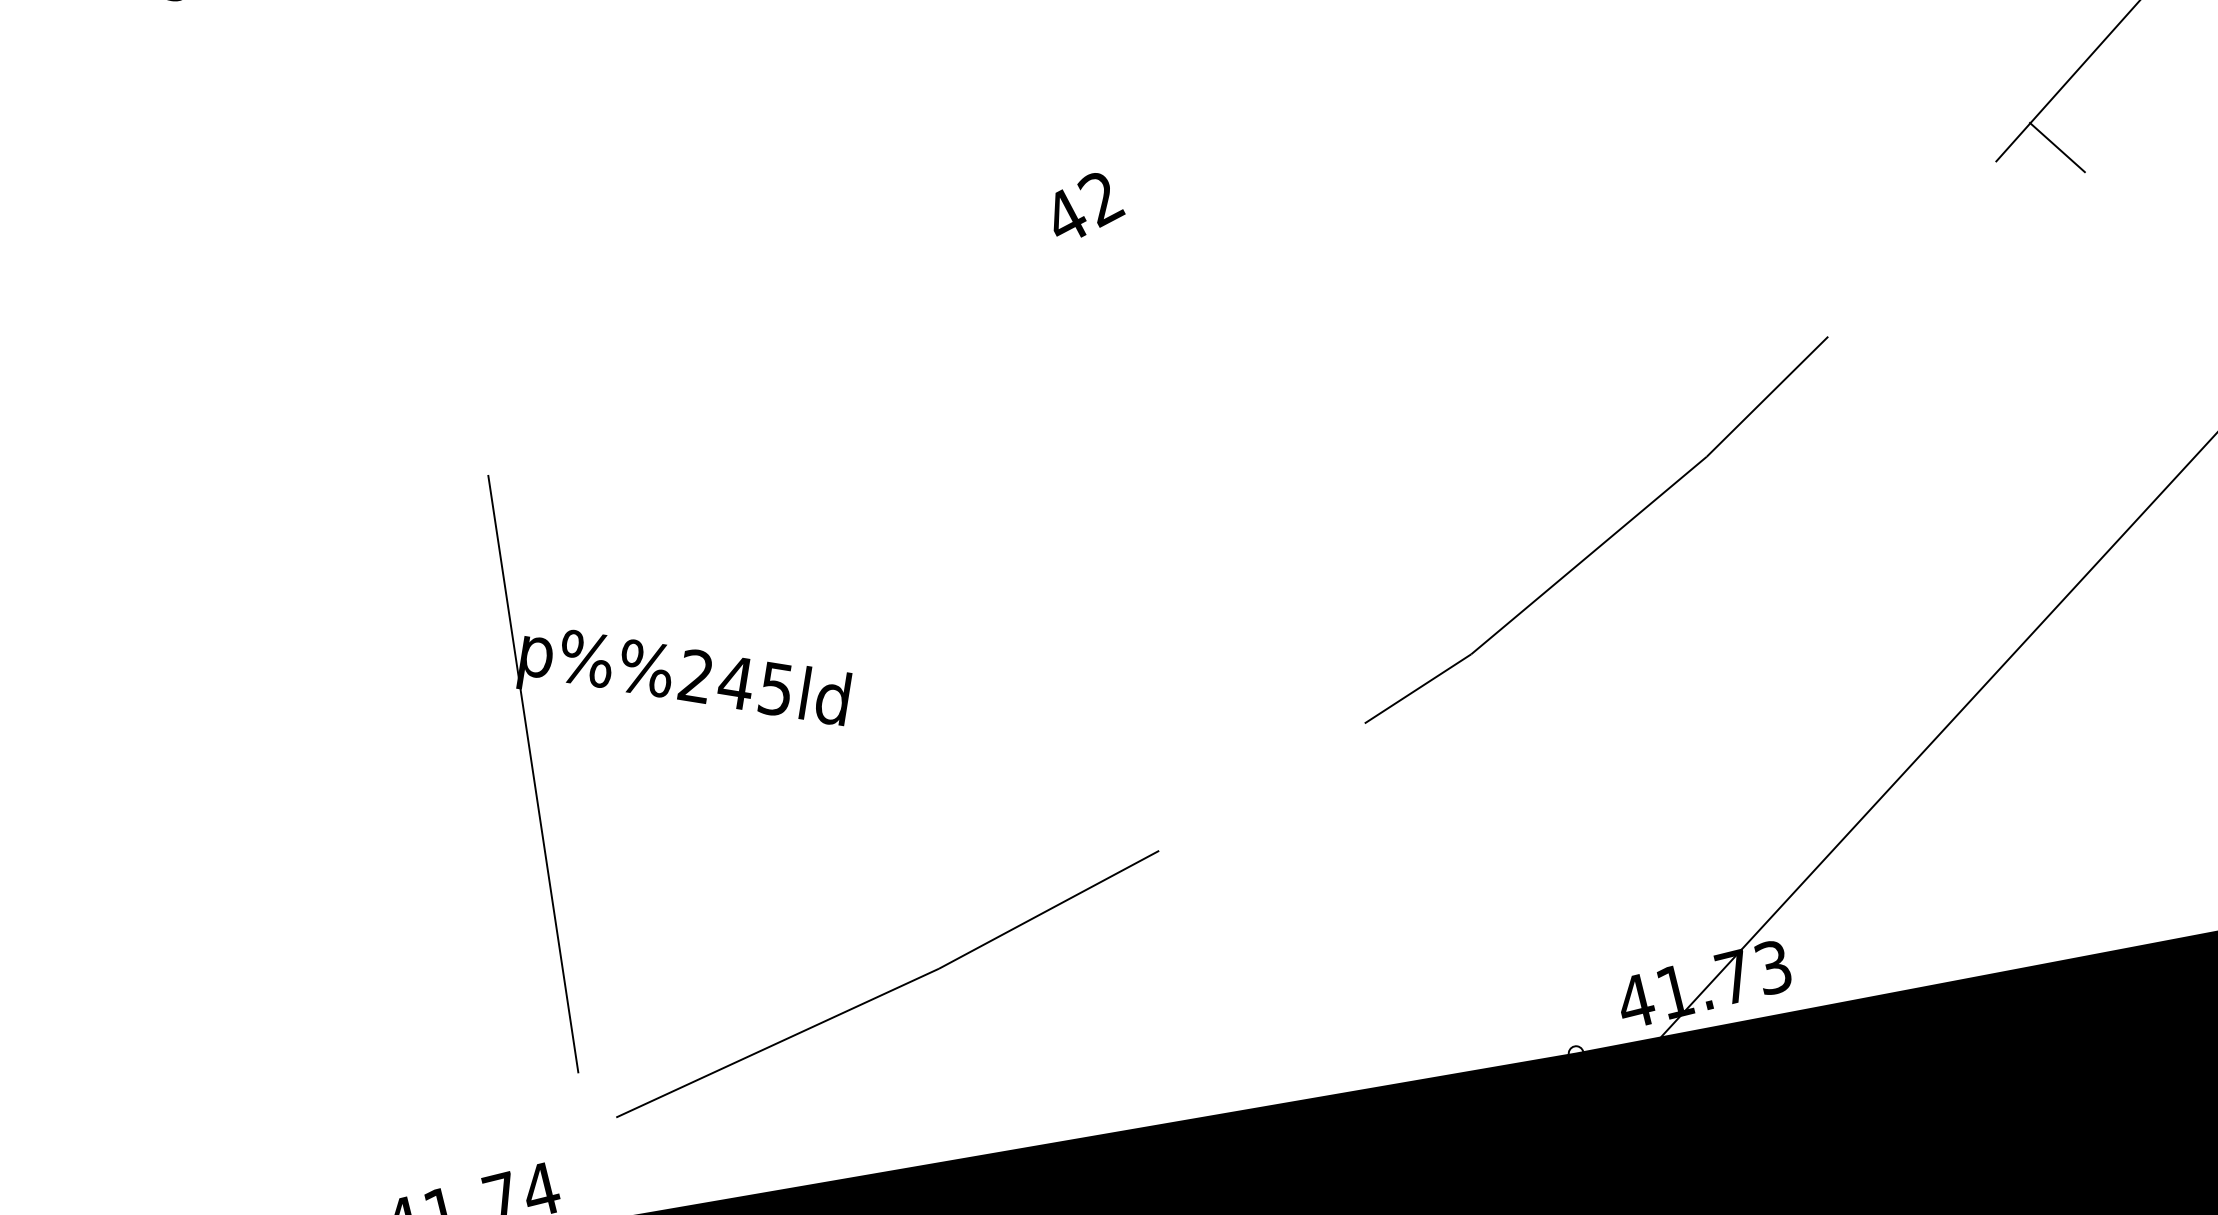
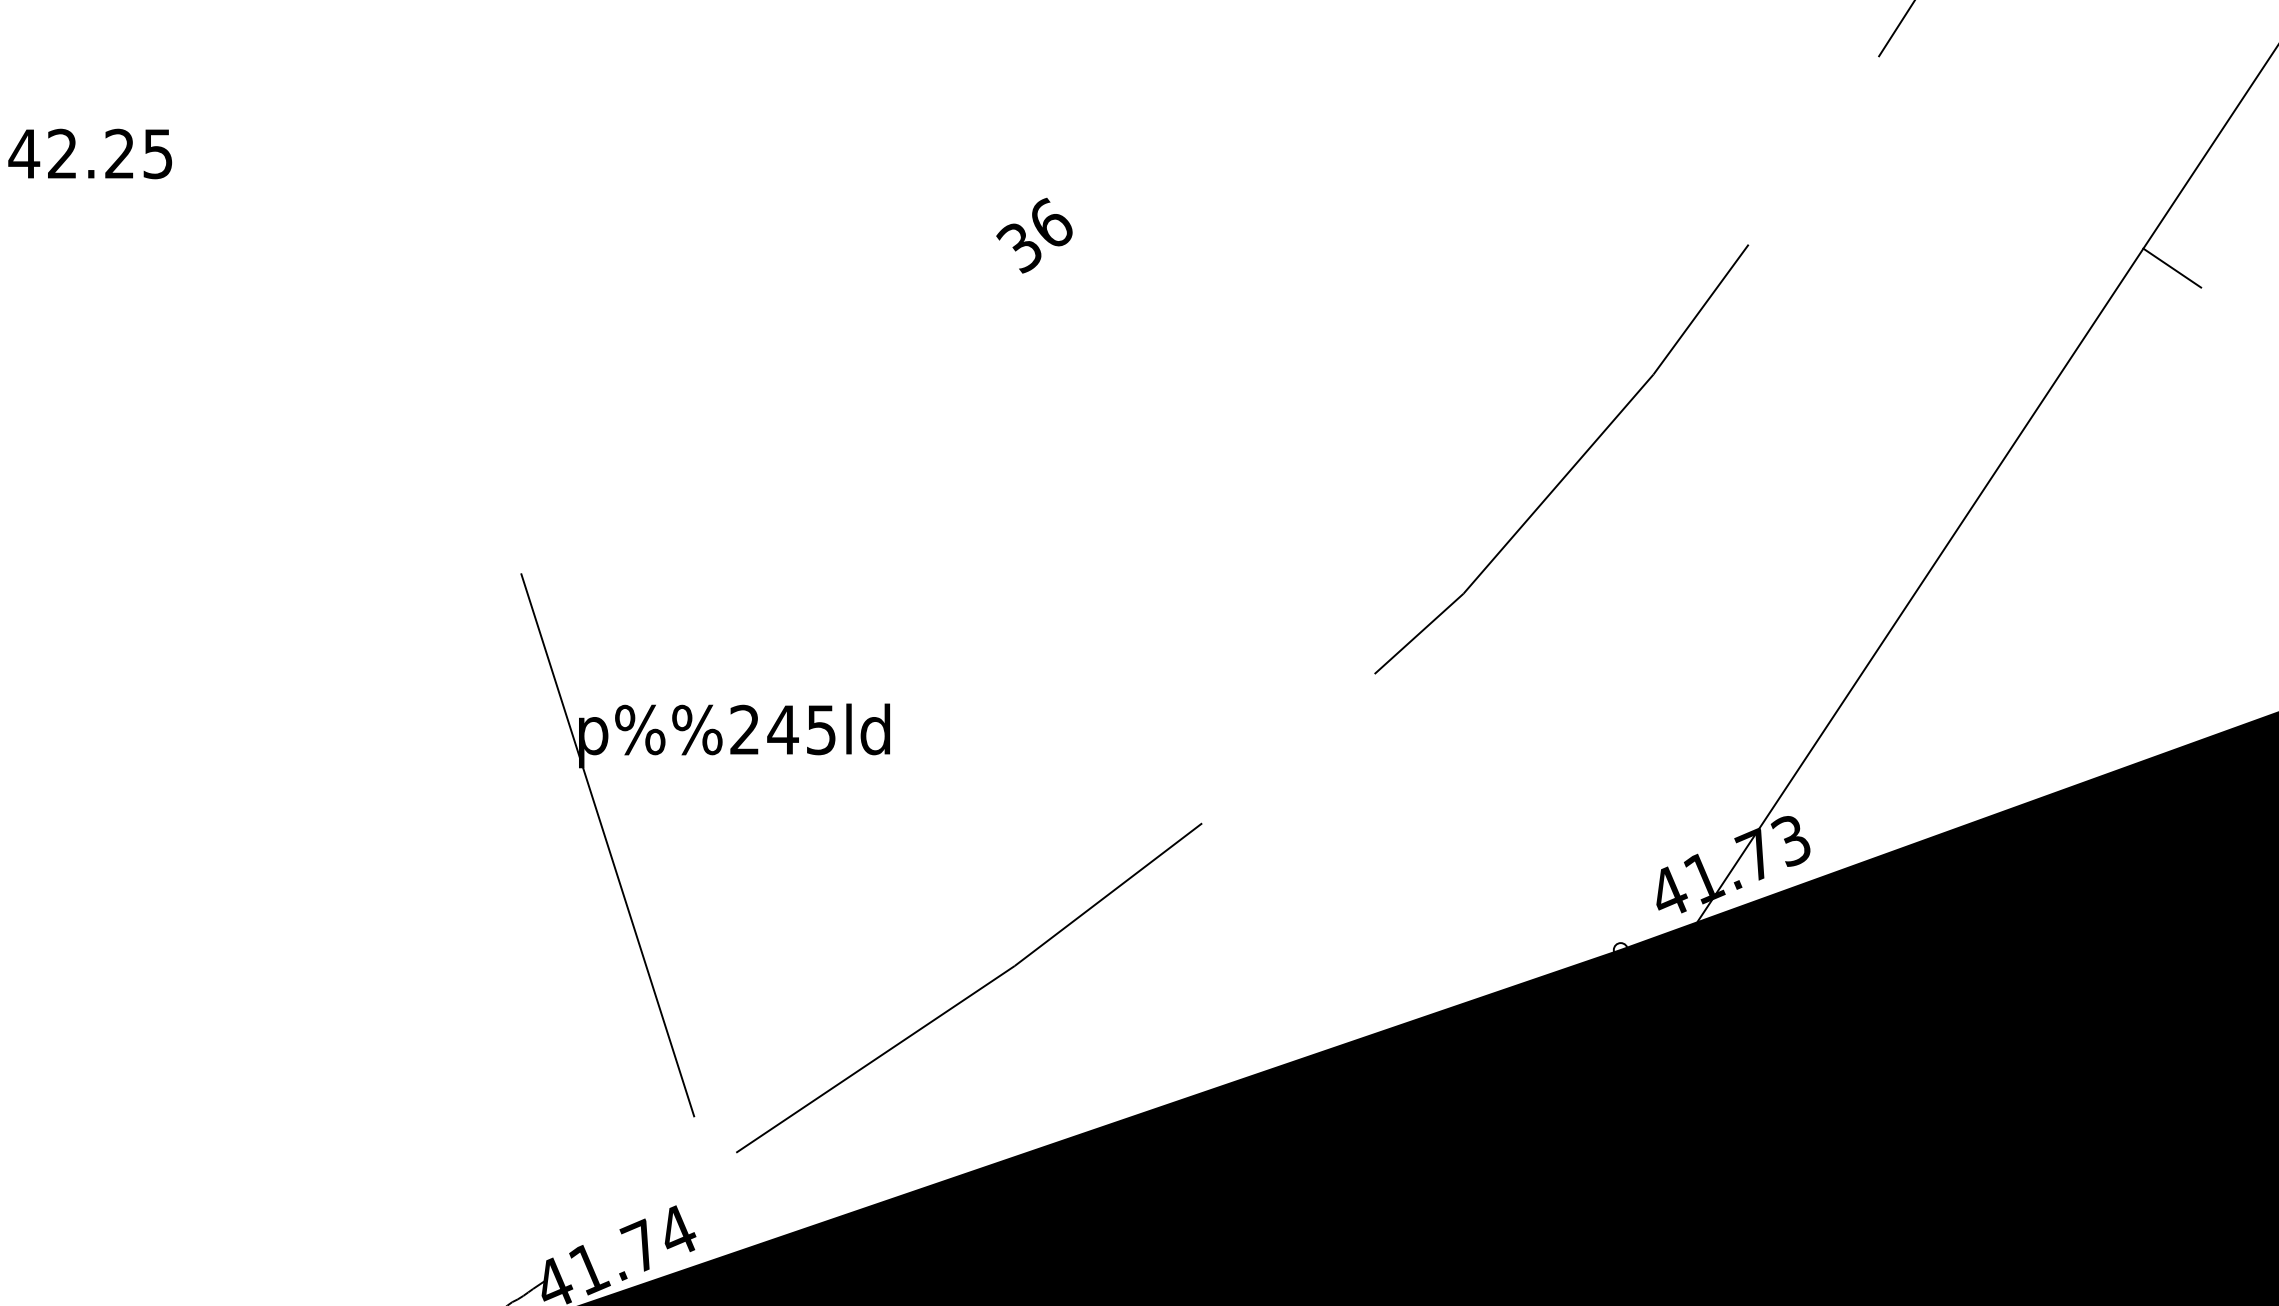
line: (2056, 147) -> (1933, 34), removed
text: (1083, 207) -> (1035, 235), 42 -> 36

